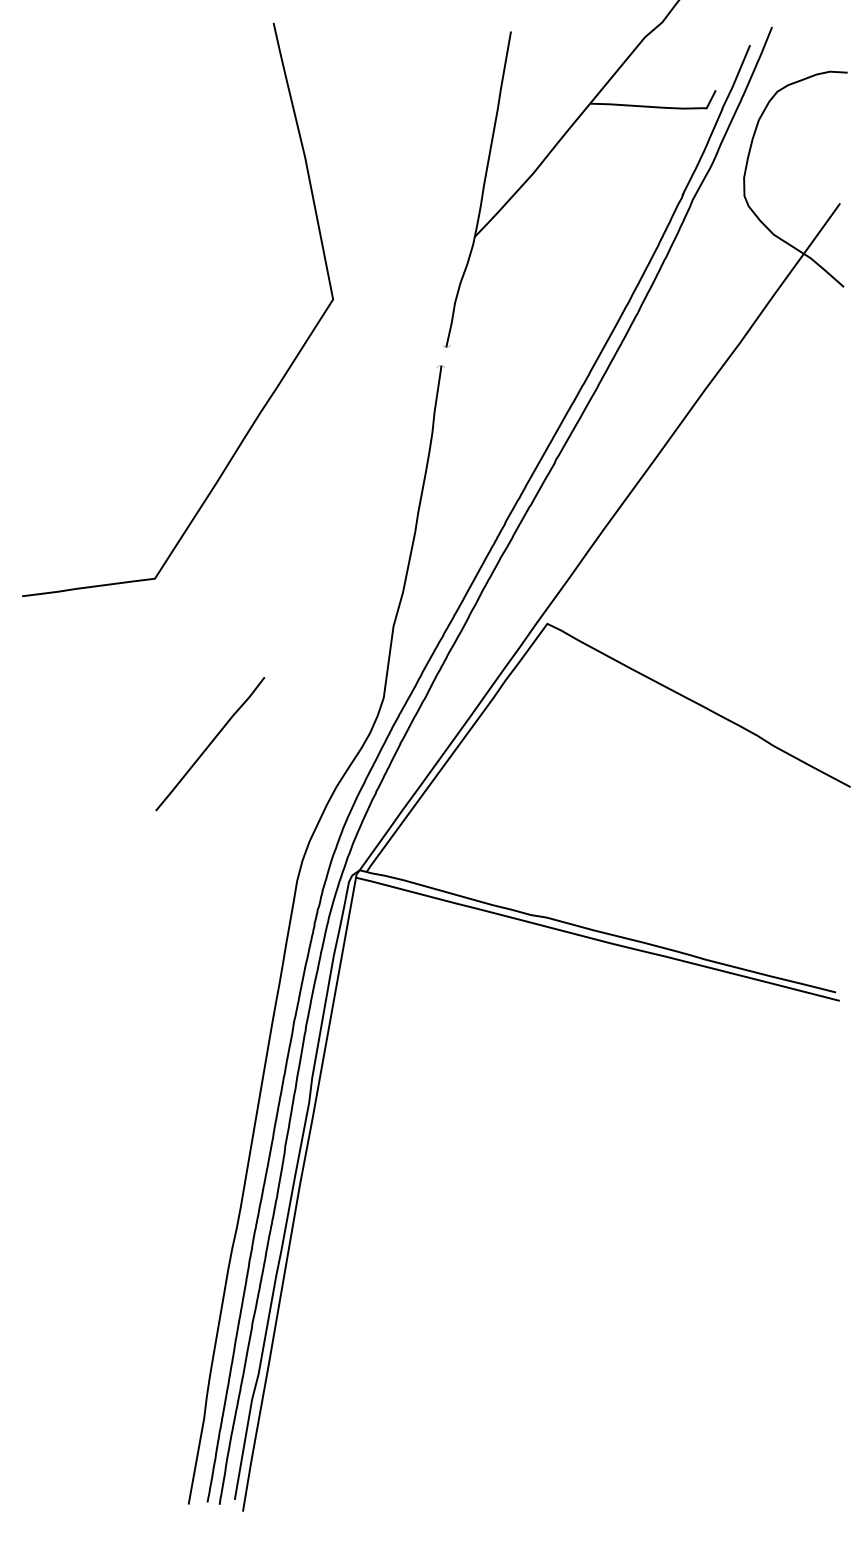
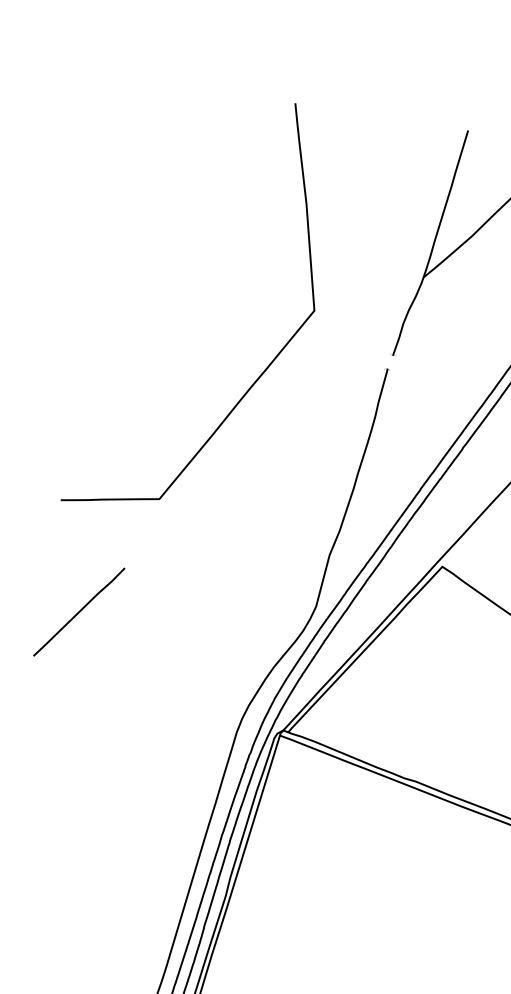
line: (210, 744) -> (79, 612), moved

